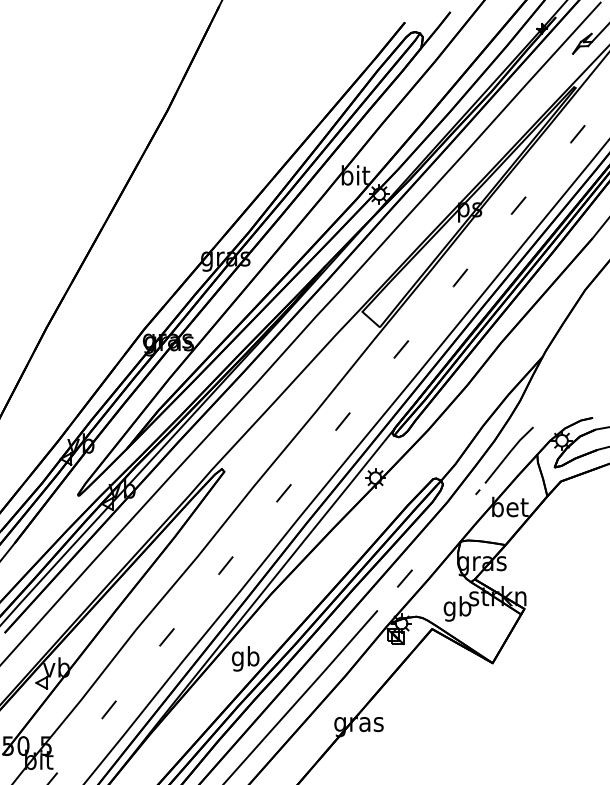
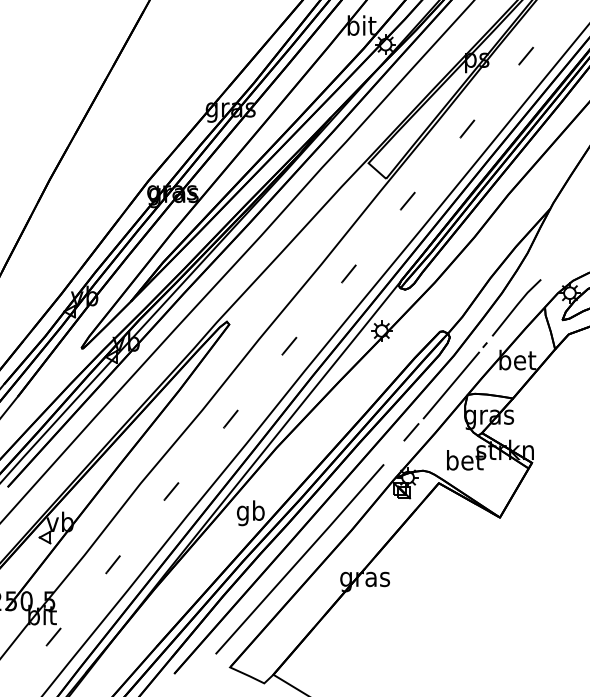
line: (444, 531) -> (451, 384), added
text: (458, 608) -> (465, 462), gb -> bet

